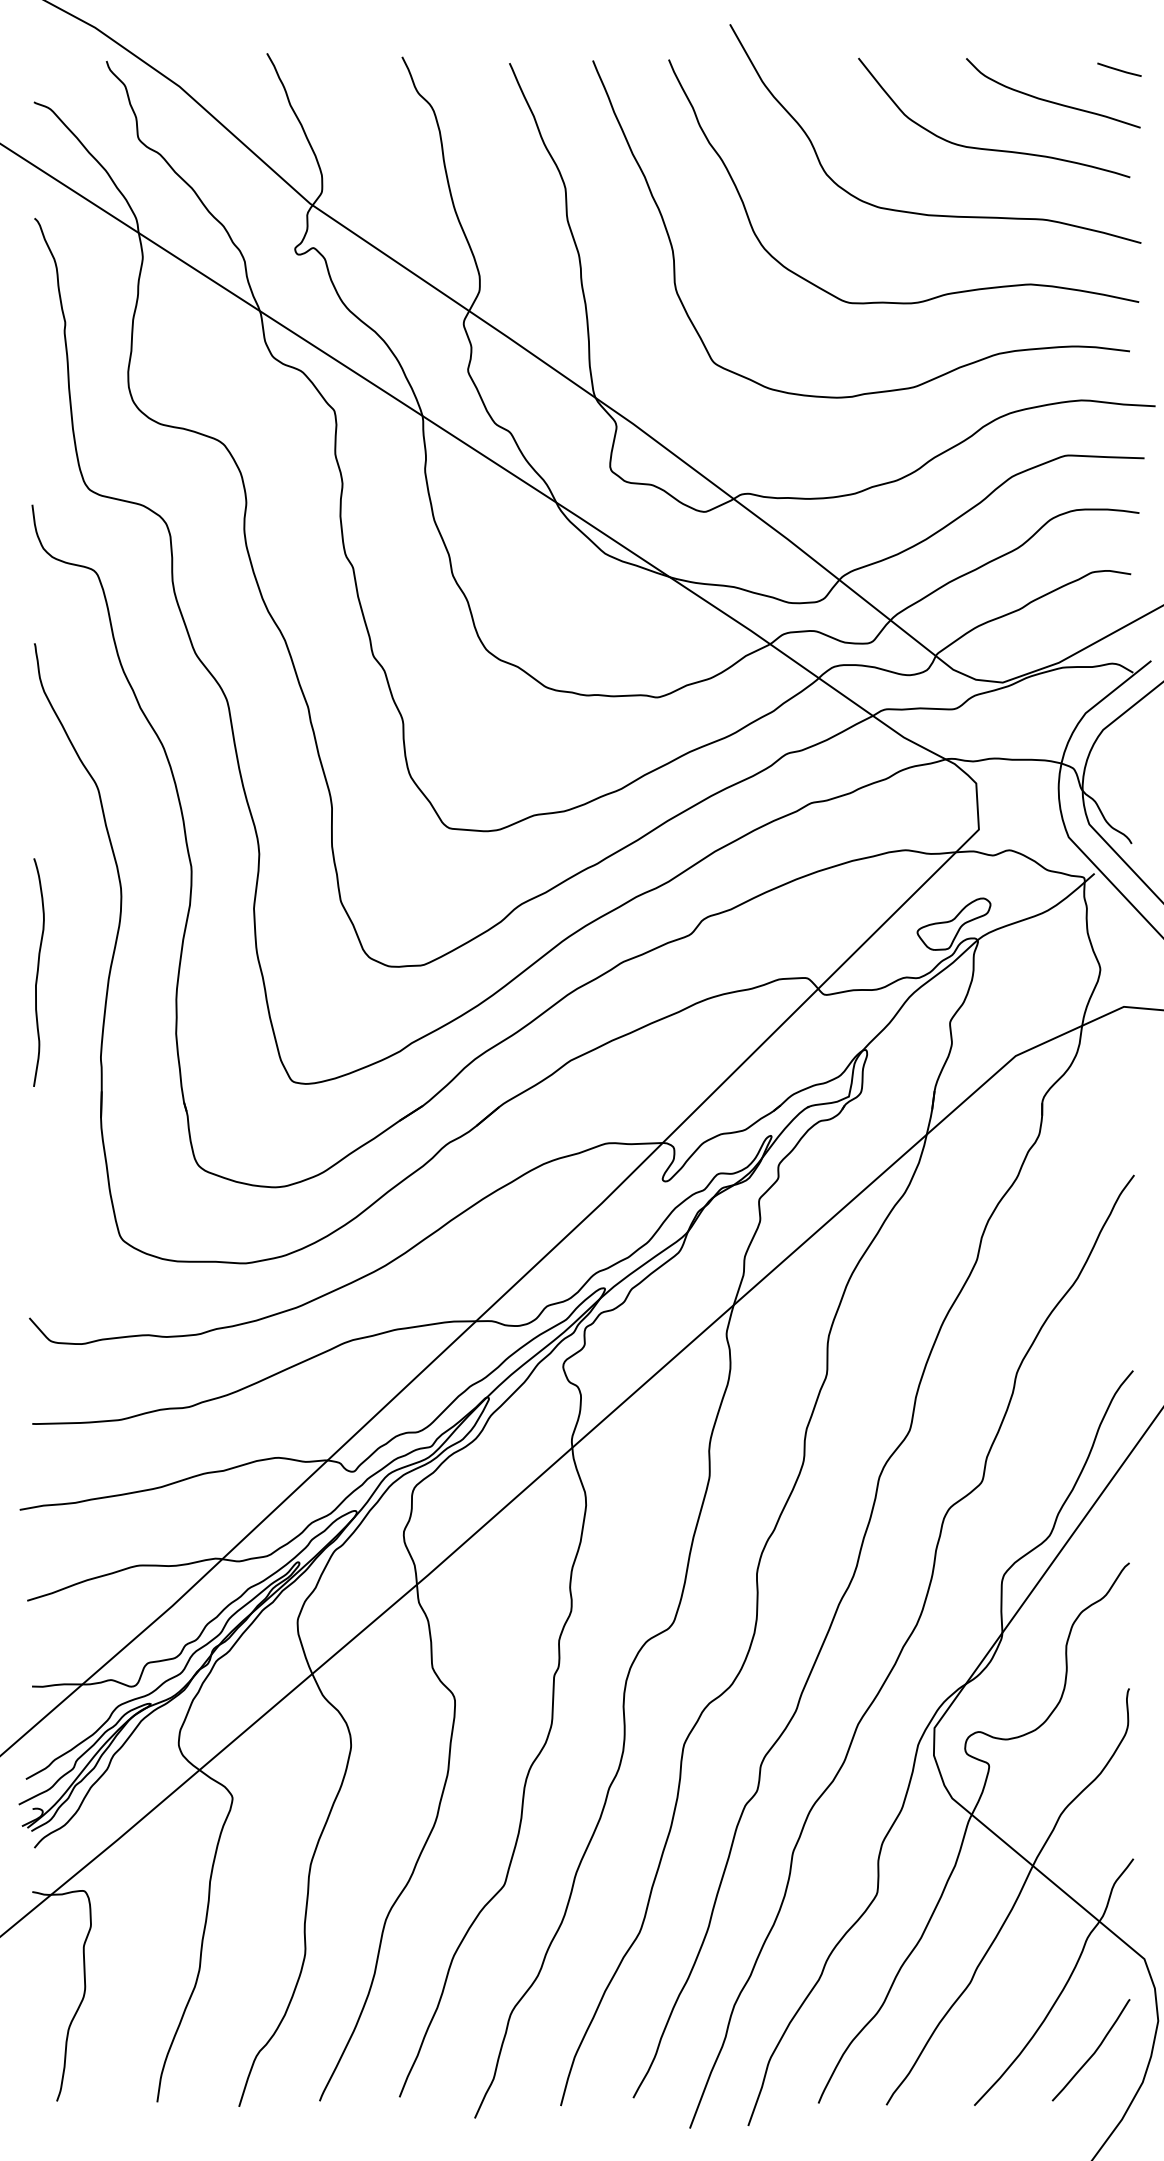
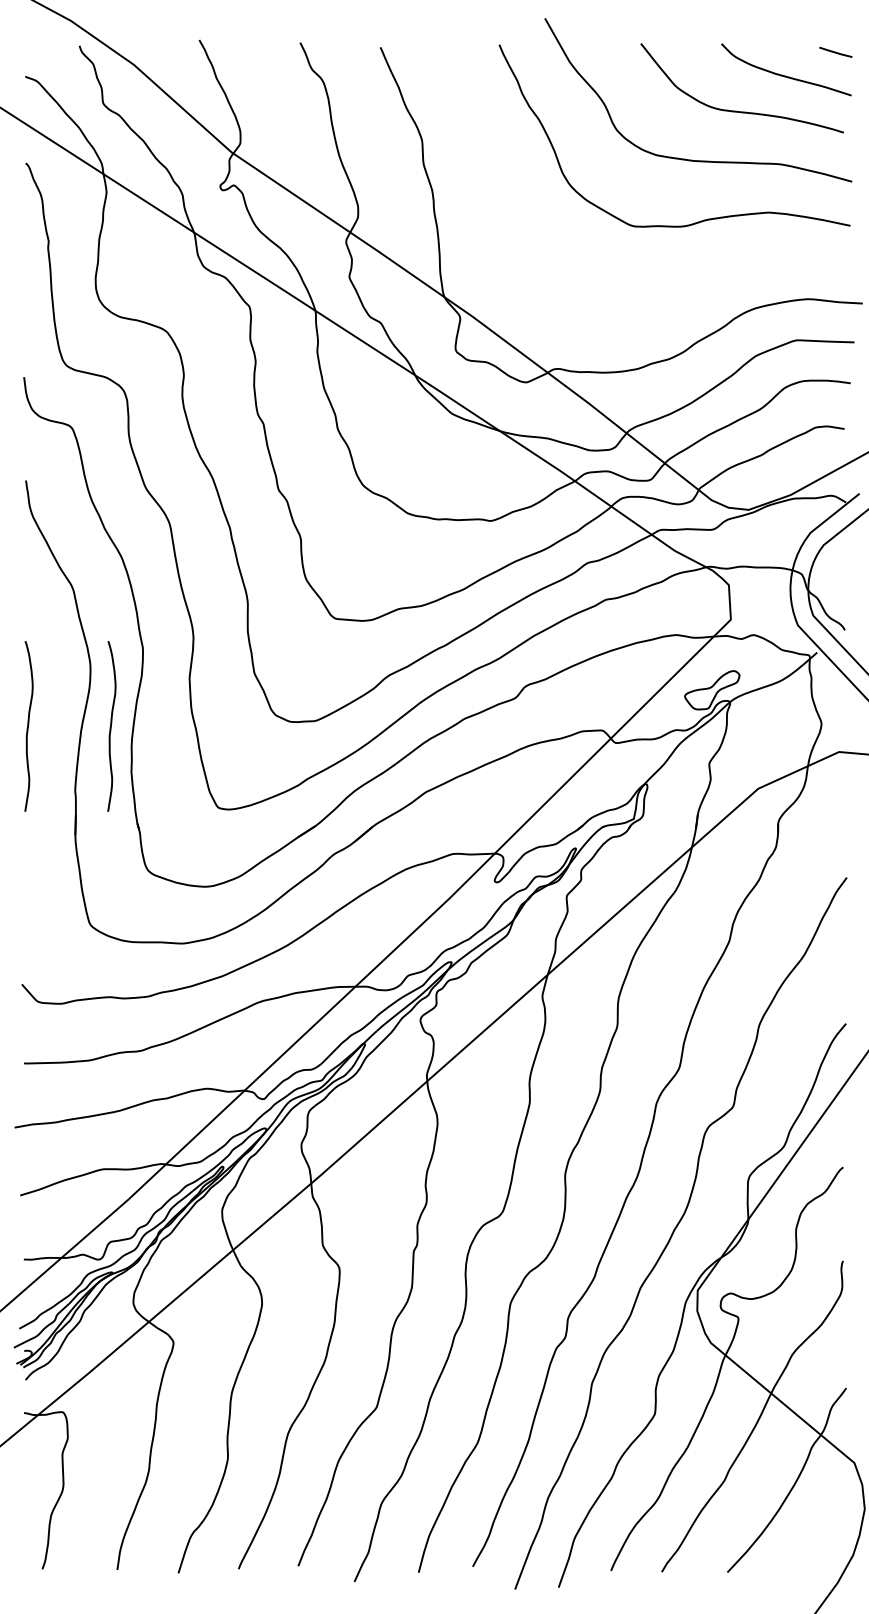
curve: (874, 391) -> (652, 292), removed
curve: (149, 972) -> (111, 726), added
curve: (1093, 2052) -> (816, 1532), removed

